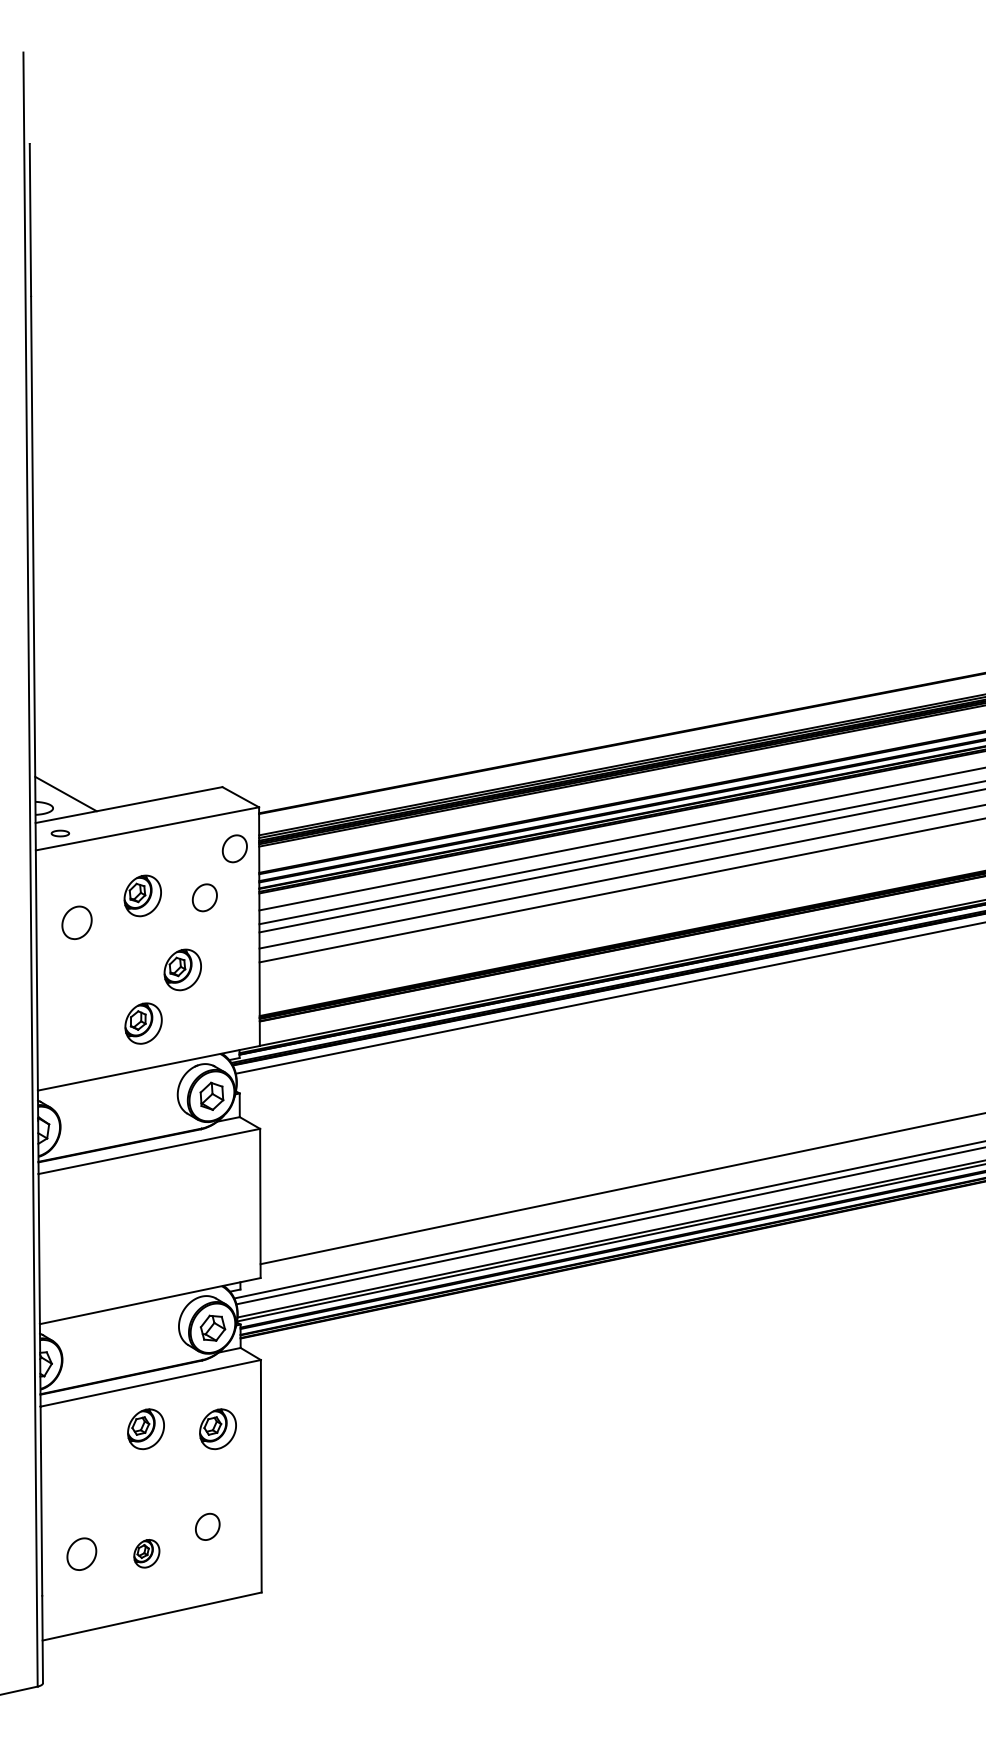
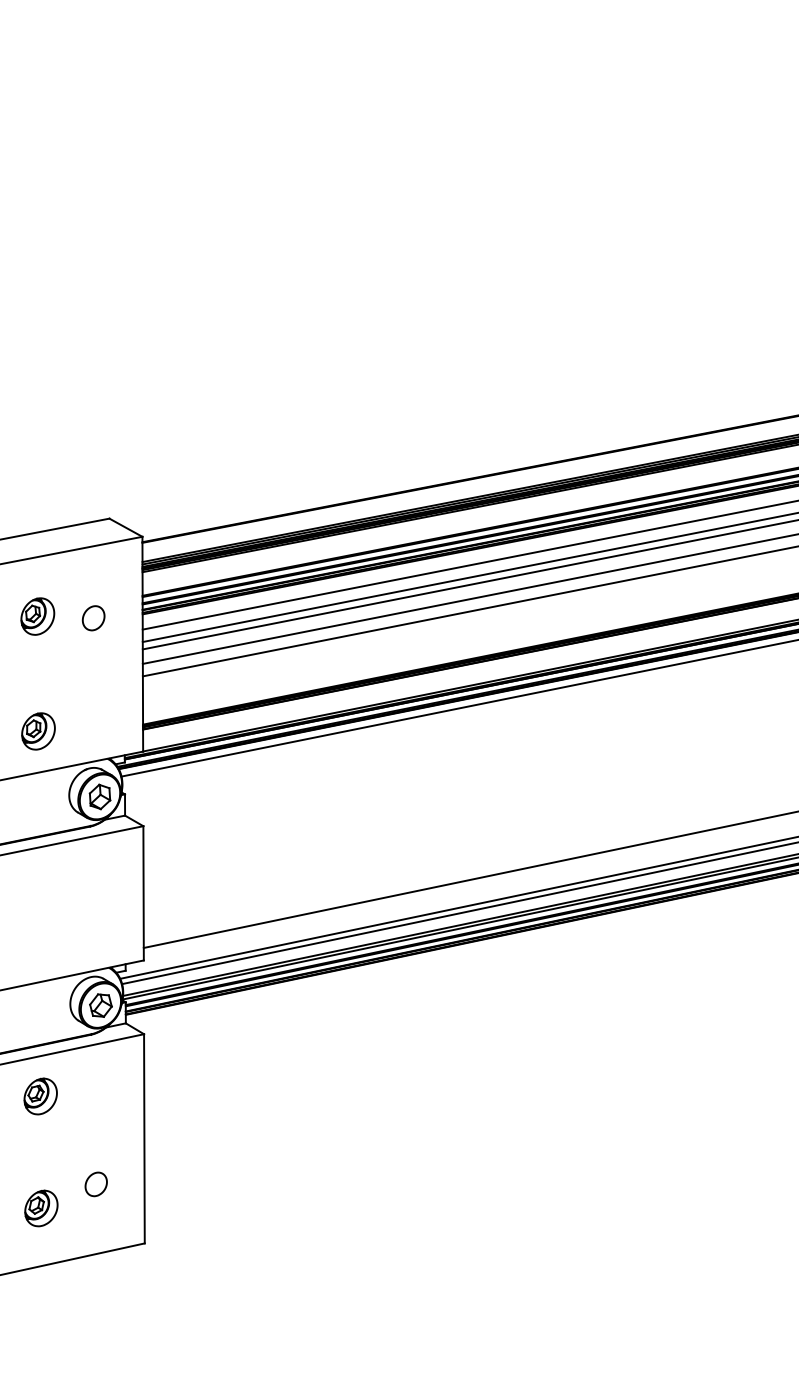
part: (234, 848) -> (120, 573), removed
part: (182, 969) -> (73, 682), removed
part: (217, 1429) -> (105, 1096), removed
part: (146, 1553) -> (41, 1208), size x1.43

